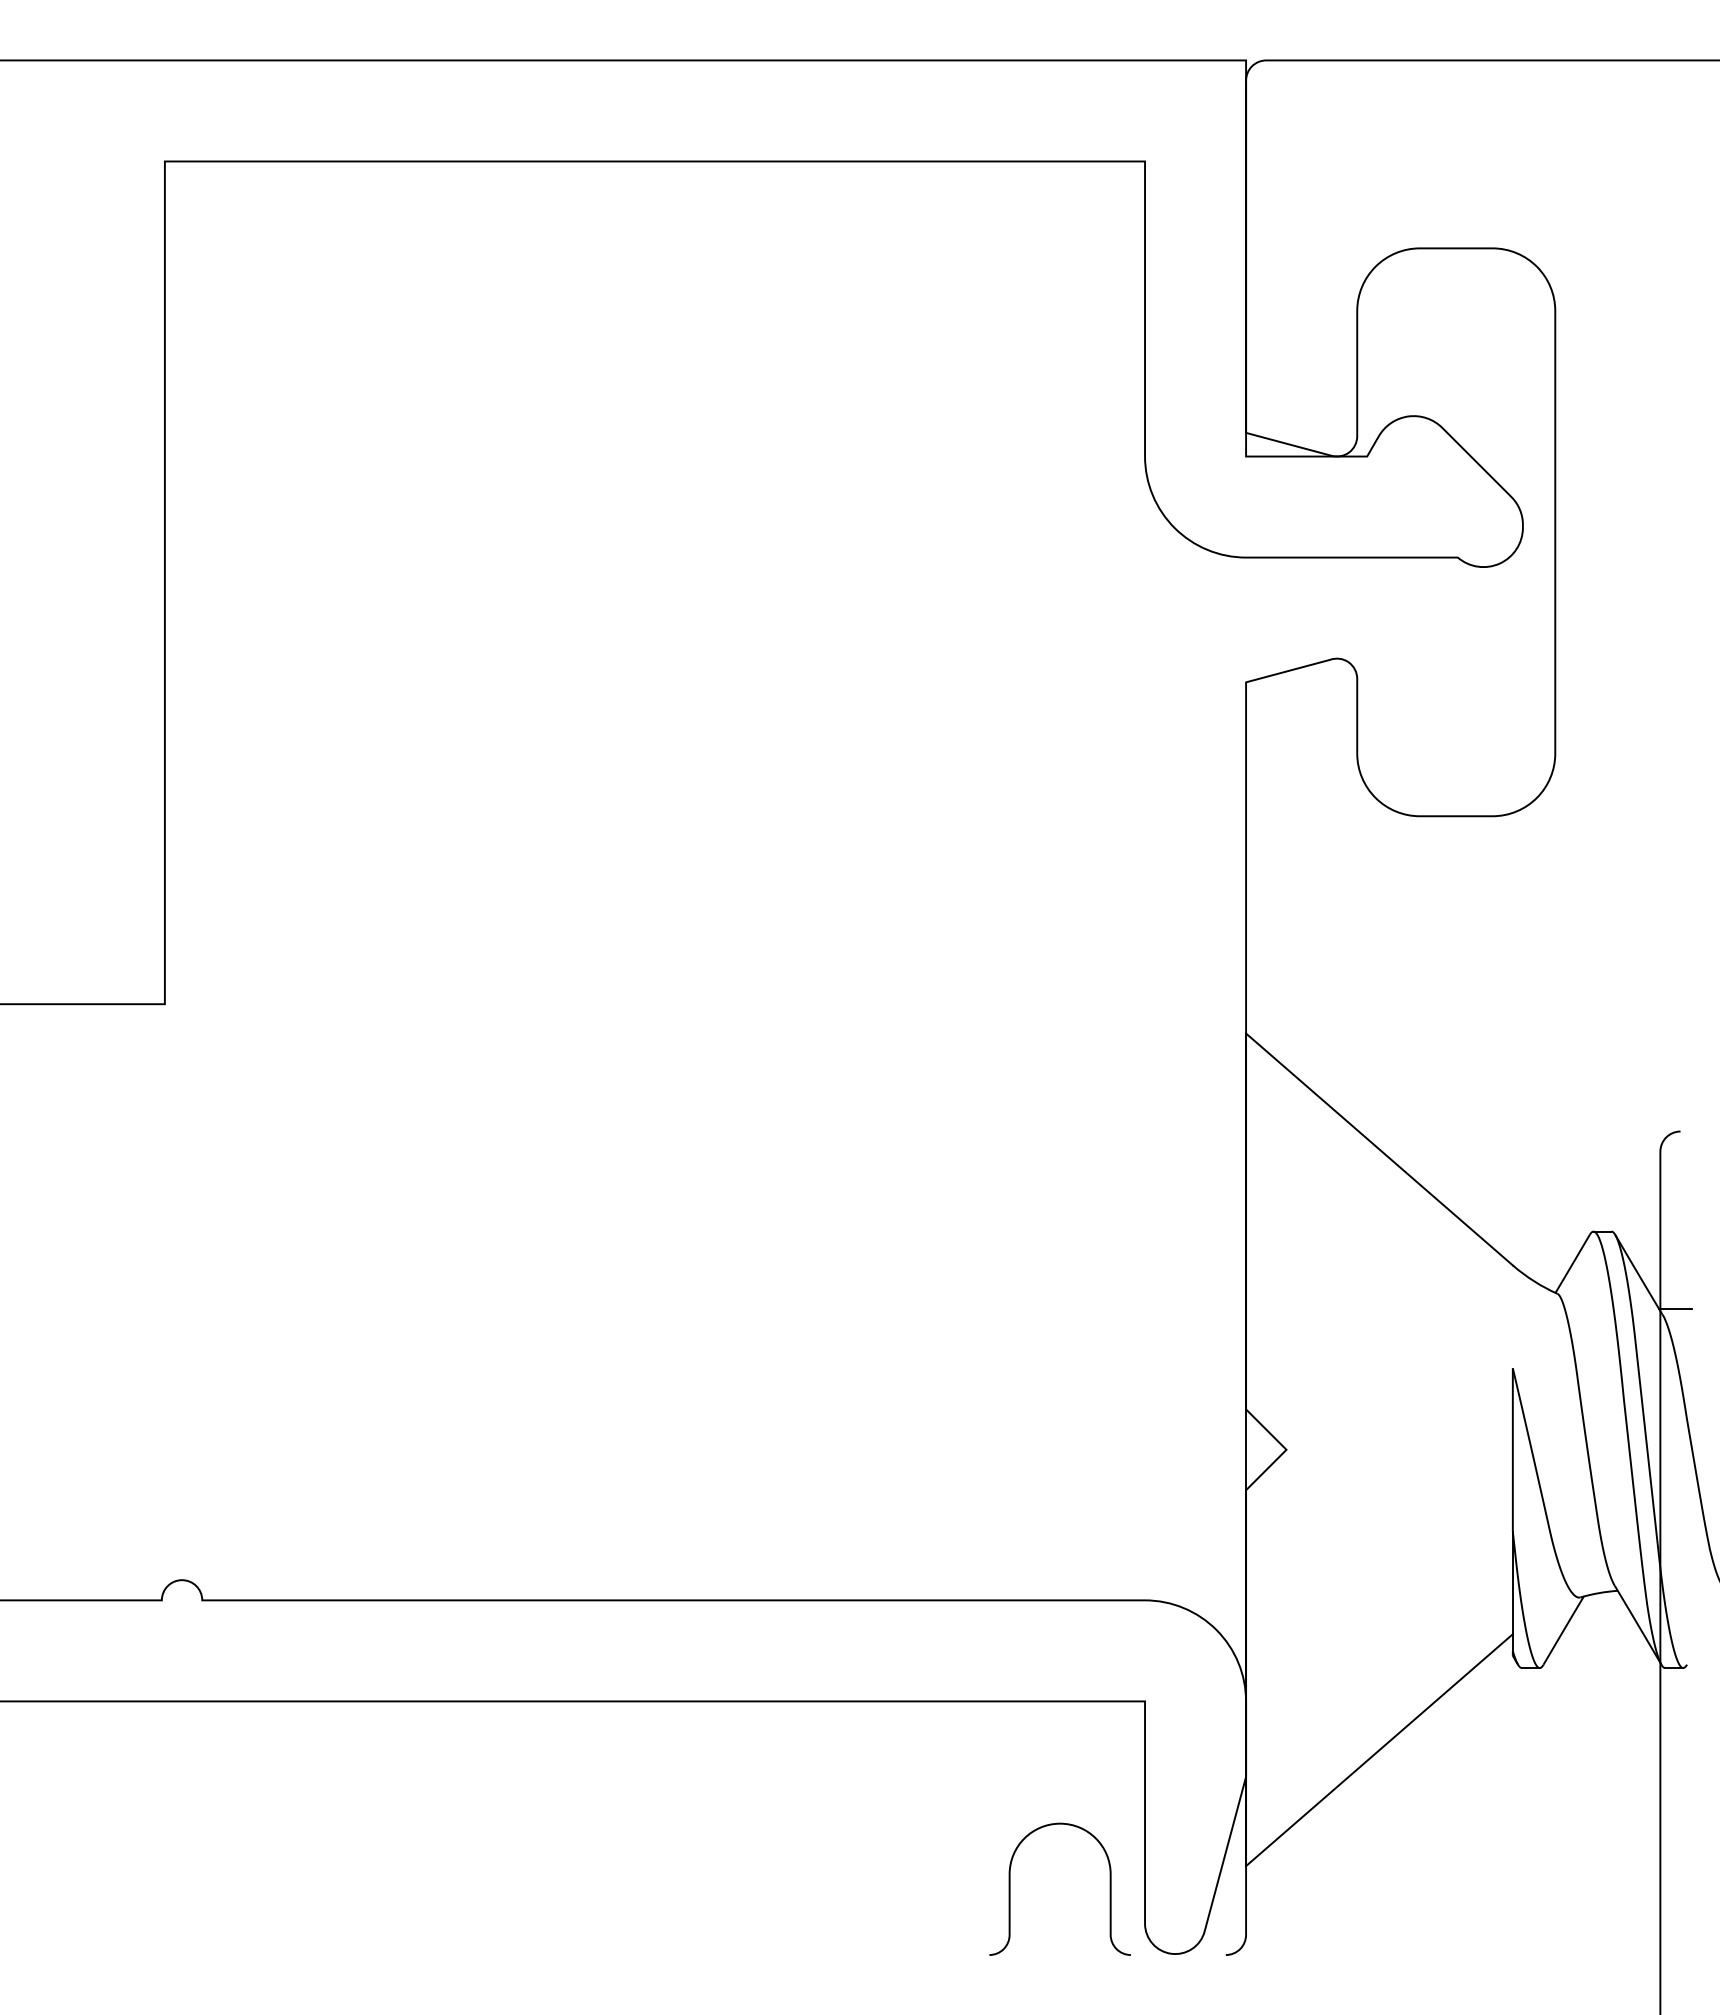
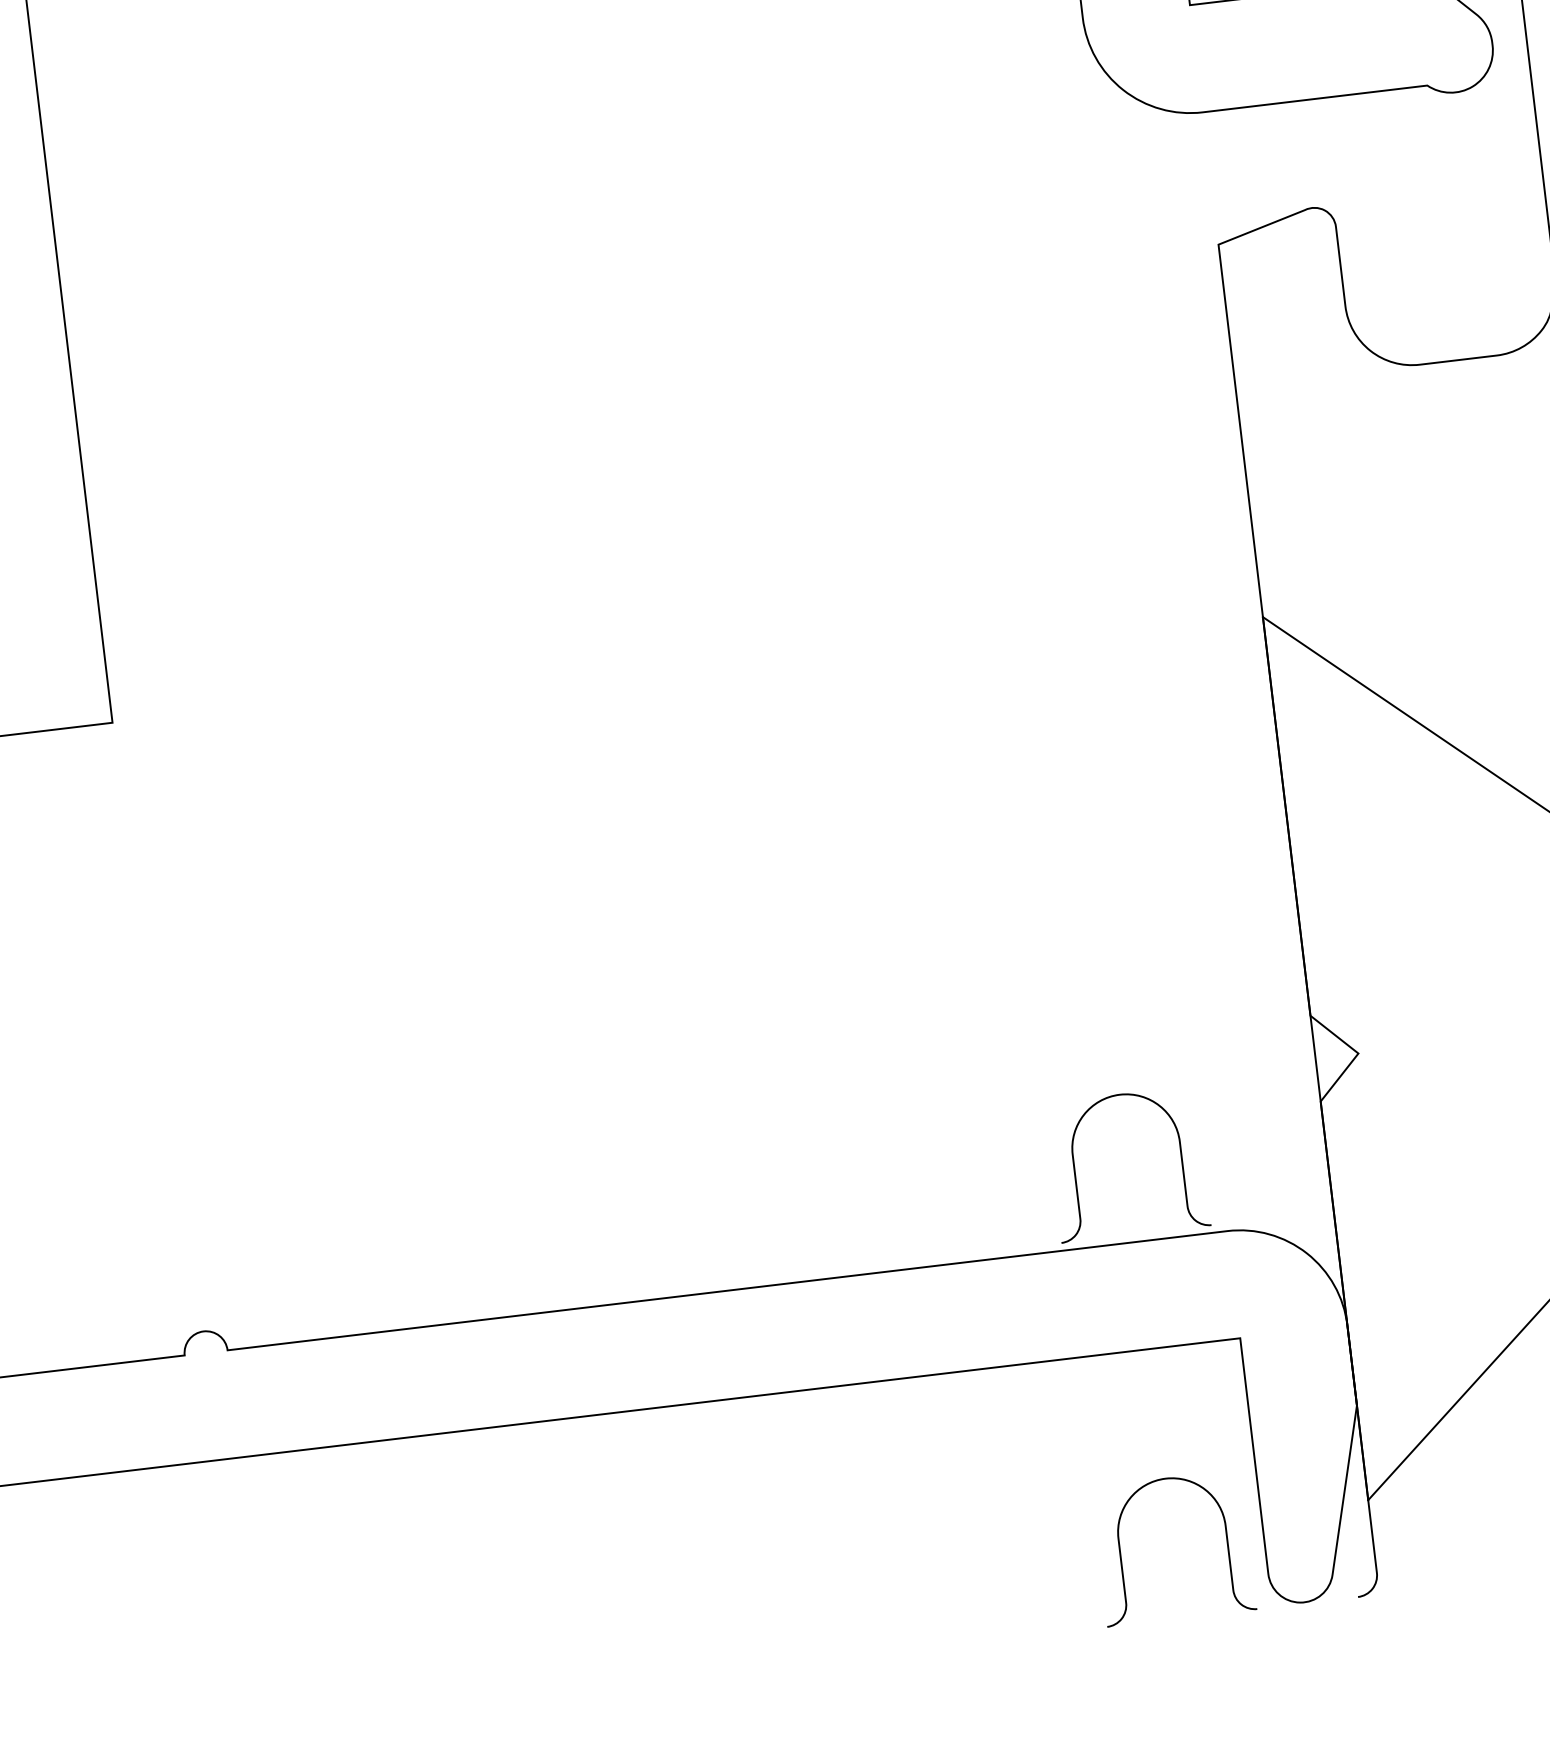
curve: (1010, 1526) -> (1075, 1169), added

